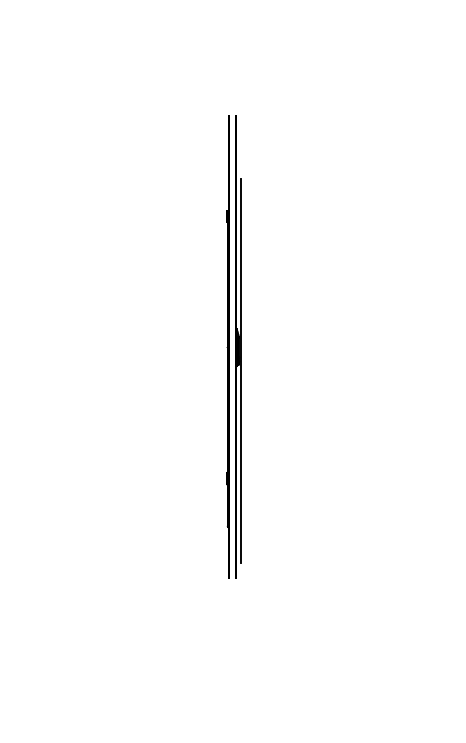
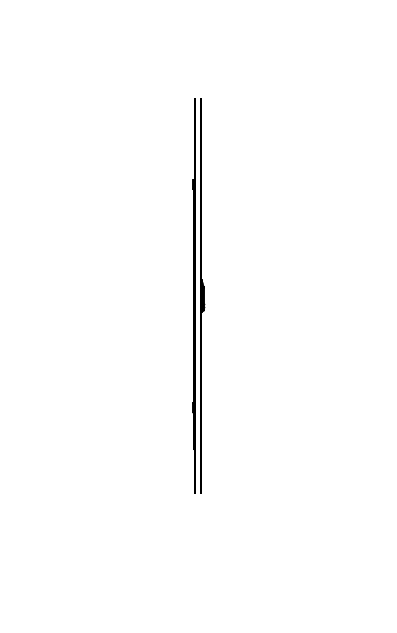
line: (241, 370) -> (205, 315), removed

